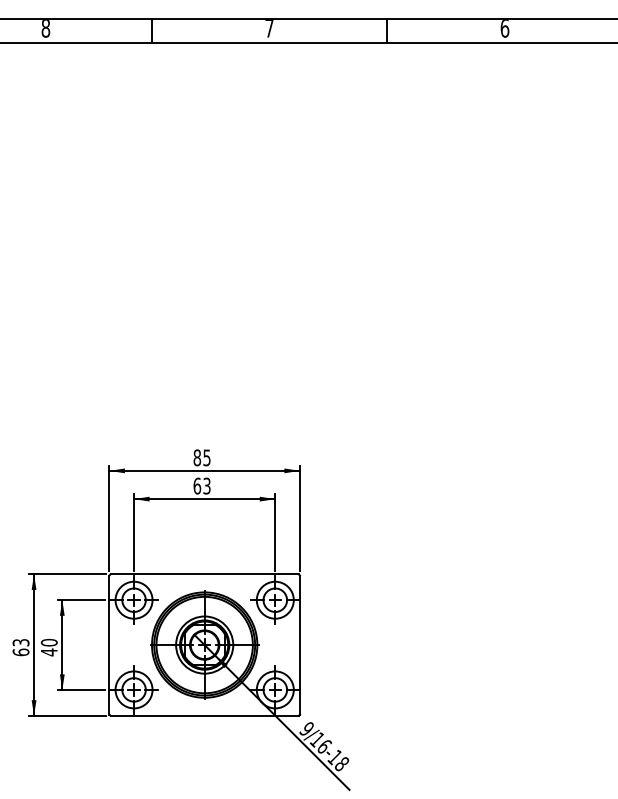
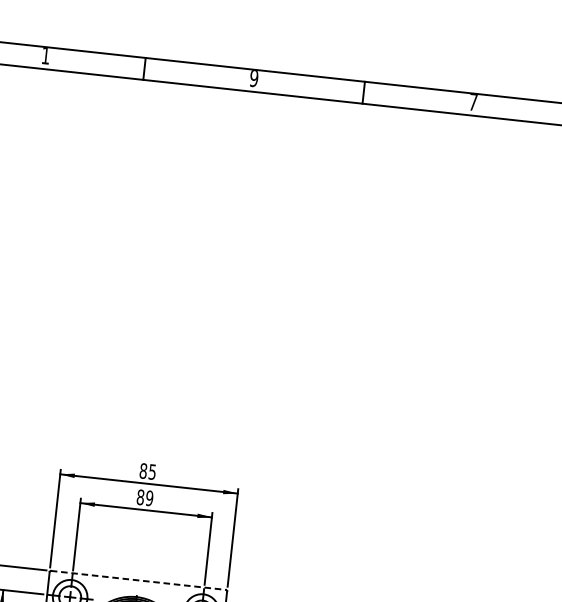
text: (45, 28) -> (45, 55), 8 -> 1
text: (269, 28) -> (254, 78), 7 -> 9
text: (504, 28) -> (472, 102), 6 -> 7
text: (201, 485) -> (144, 497), 63 -> 89
line: (205, 574) -> (139, 580), solid -> dashed

